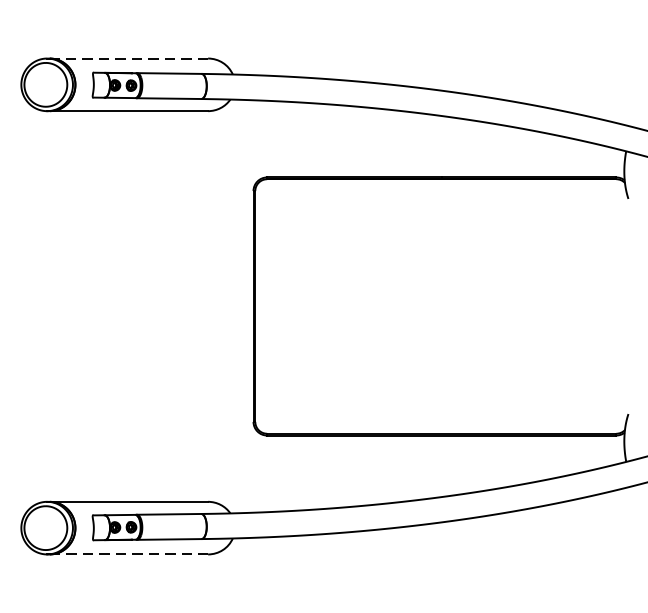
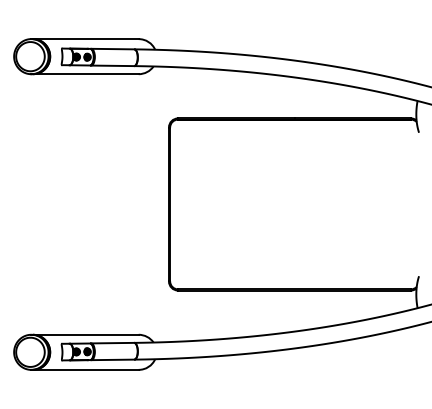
line: (128, 59) -> (85, 39), dashed -> solid
line: (128, 553) -> (85, 369), dashed -> solid

